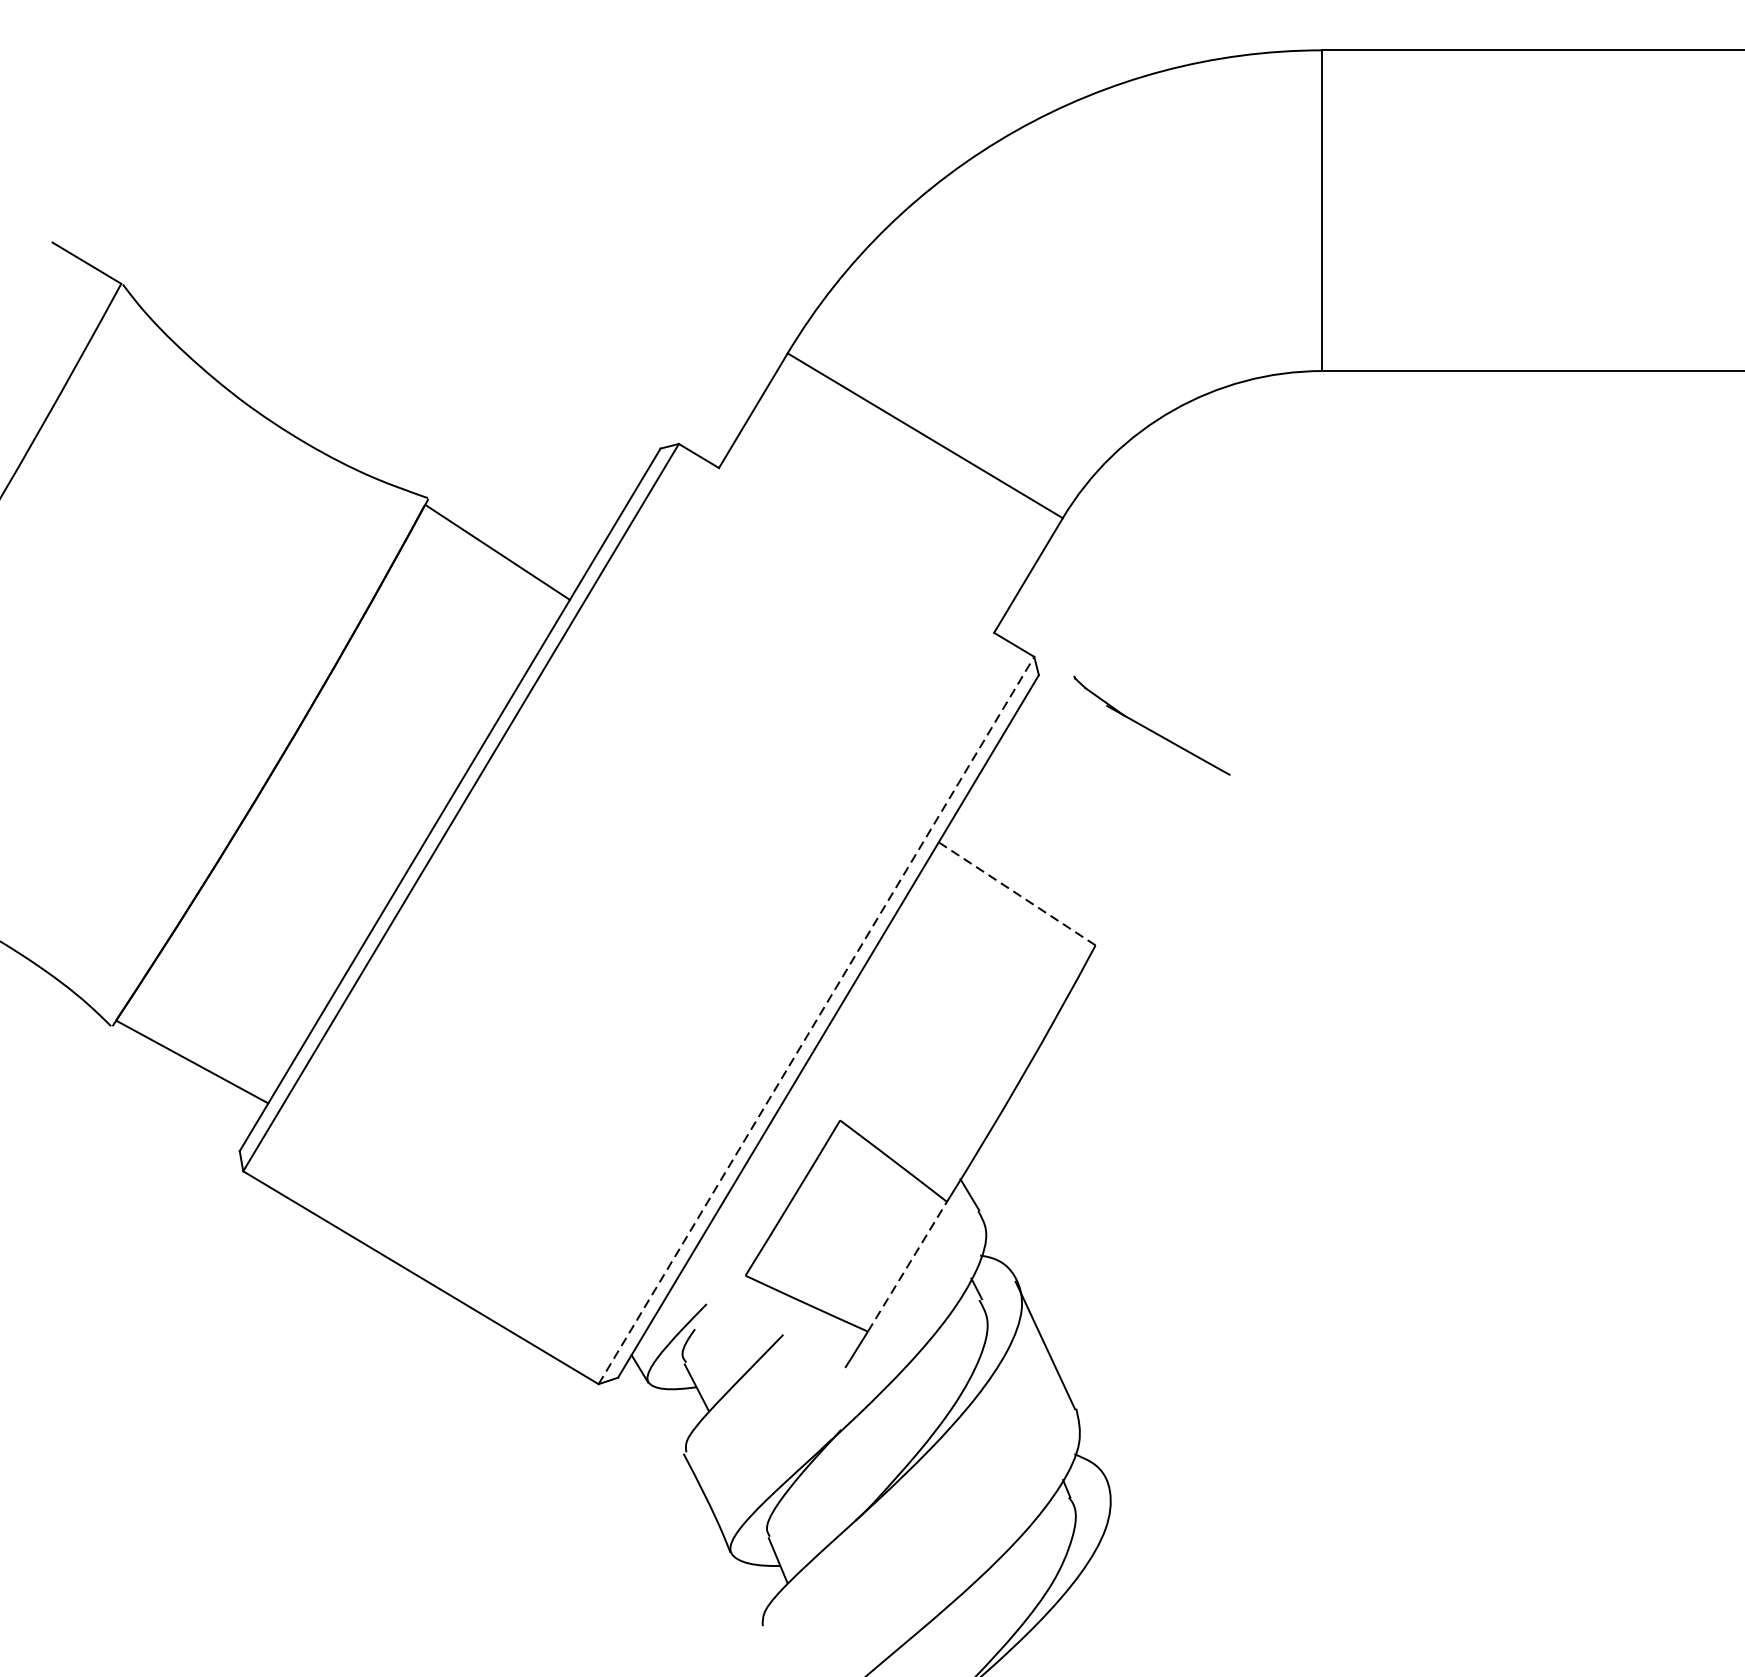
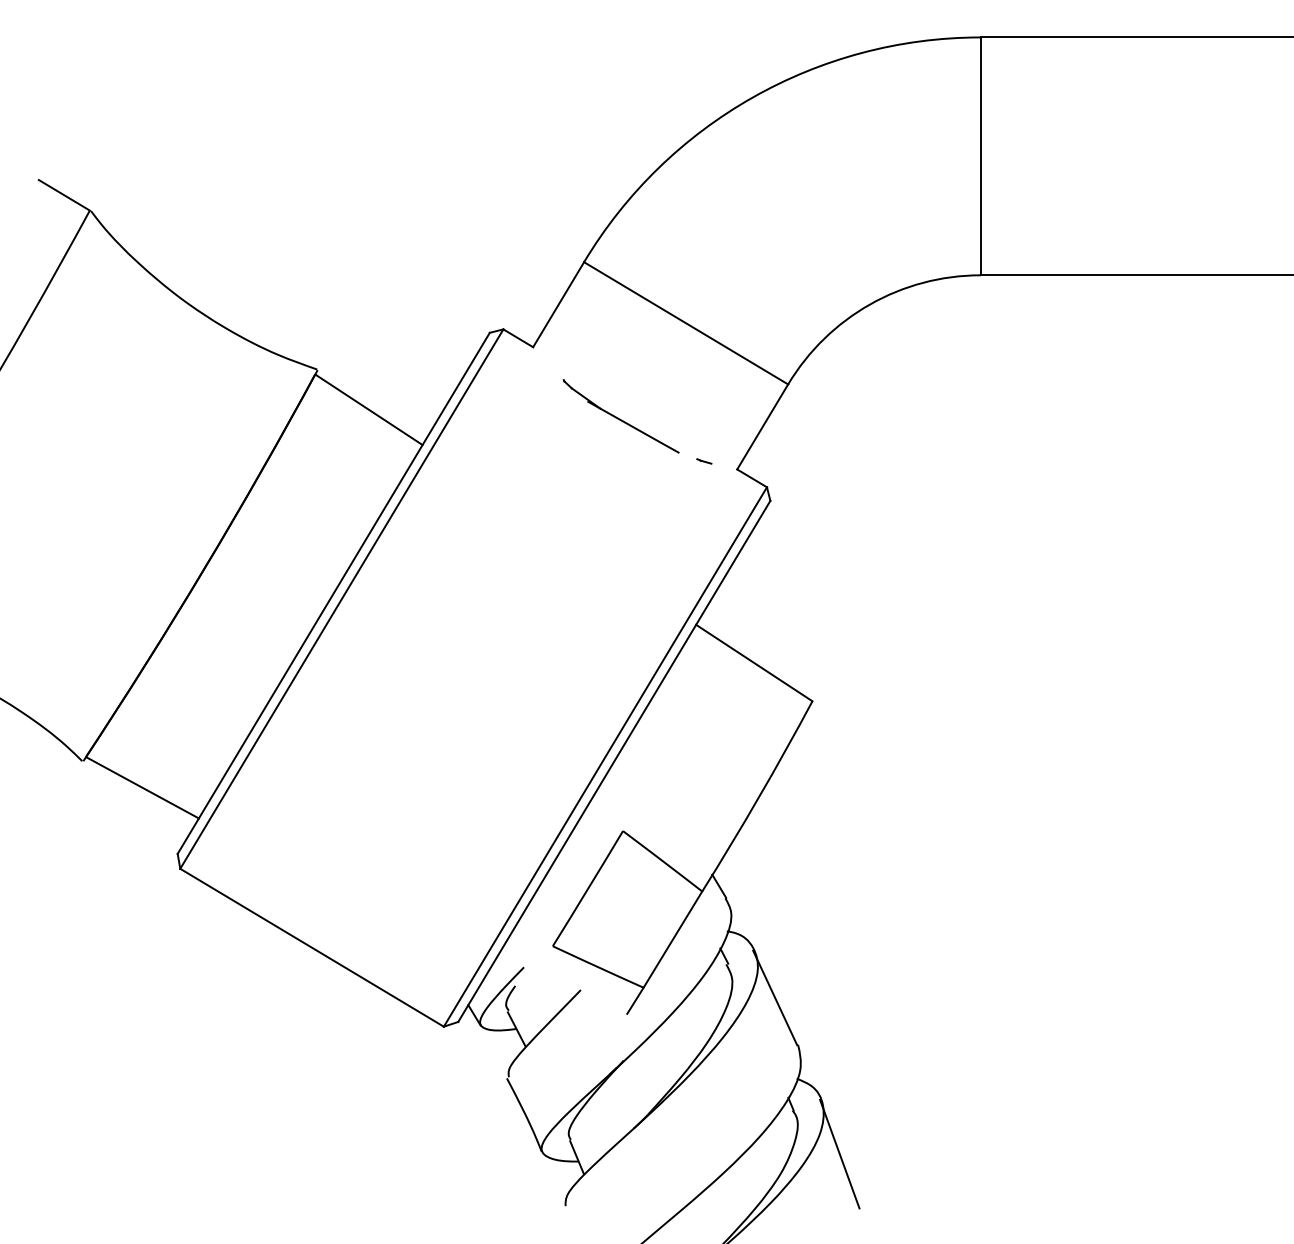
line: (950, 622) -> (704, 461), added
part: (1150, 725) -> (620, 416), moved
line: (1017, 894) -> (754, 663), dashed -> solid
line: (816, 1019) -> (605, 756), dashed -> solid
line: (908, 1266) -> (673, 939), dashed -> solid
line: (1132, 1555) -> (839, 1153), added

